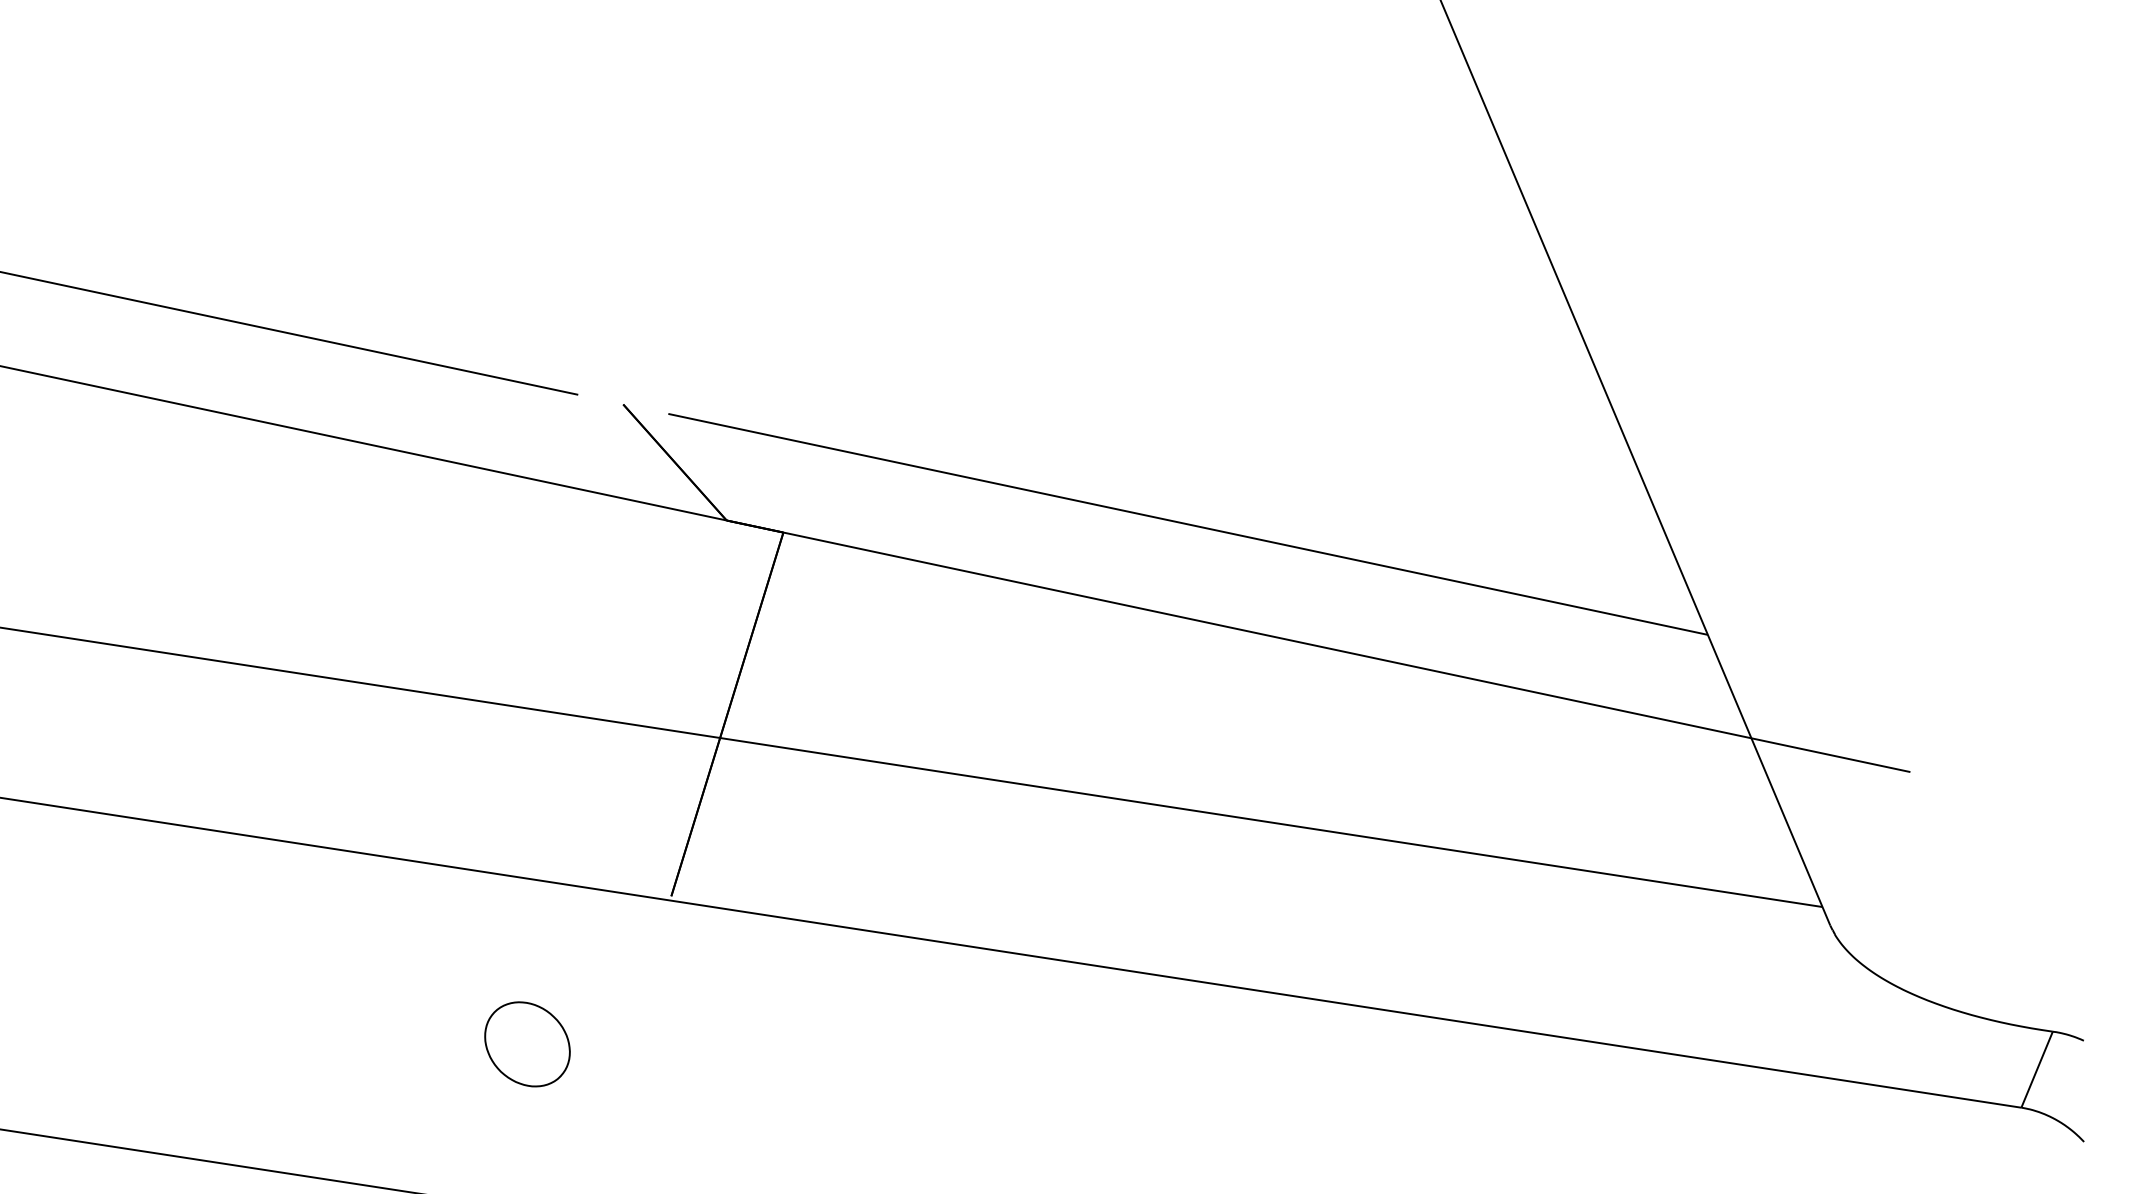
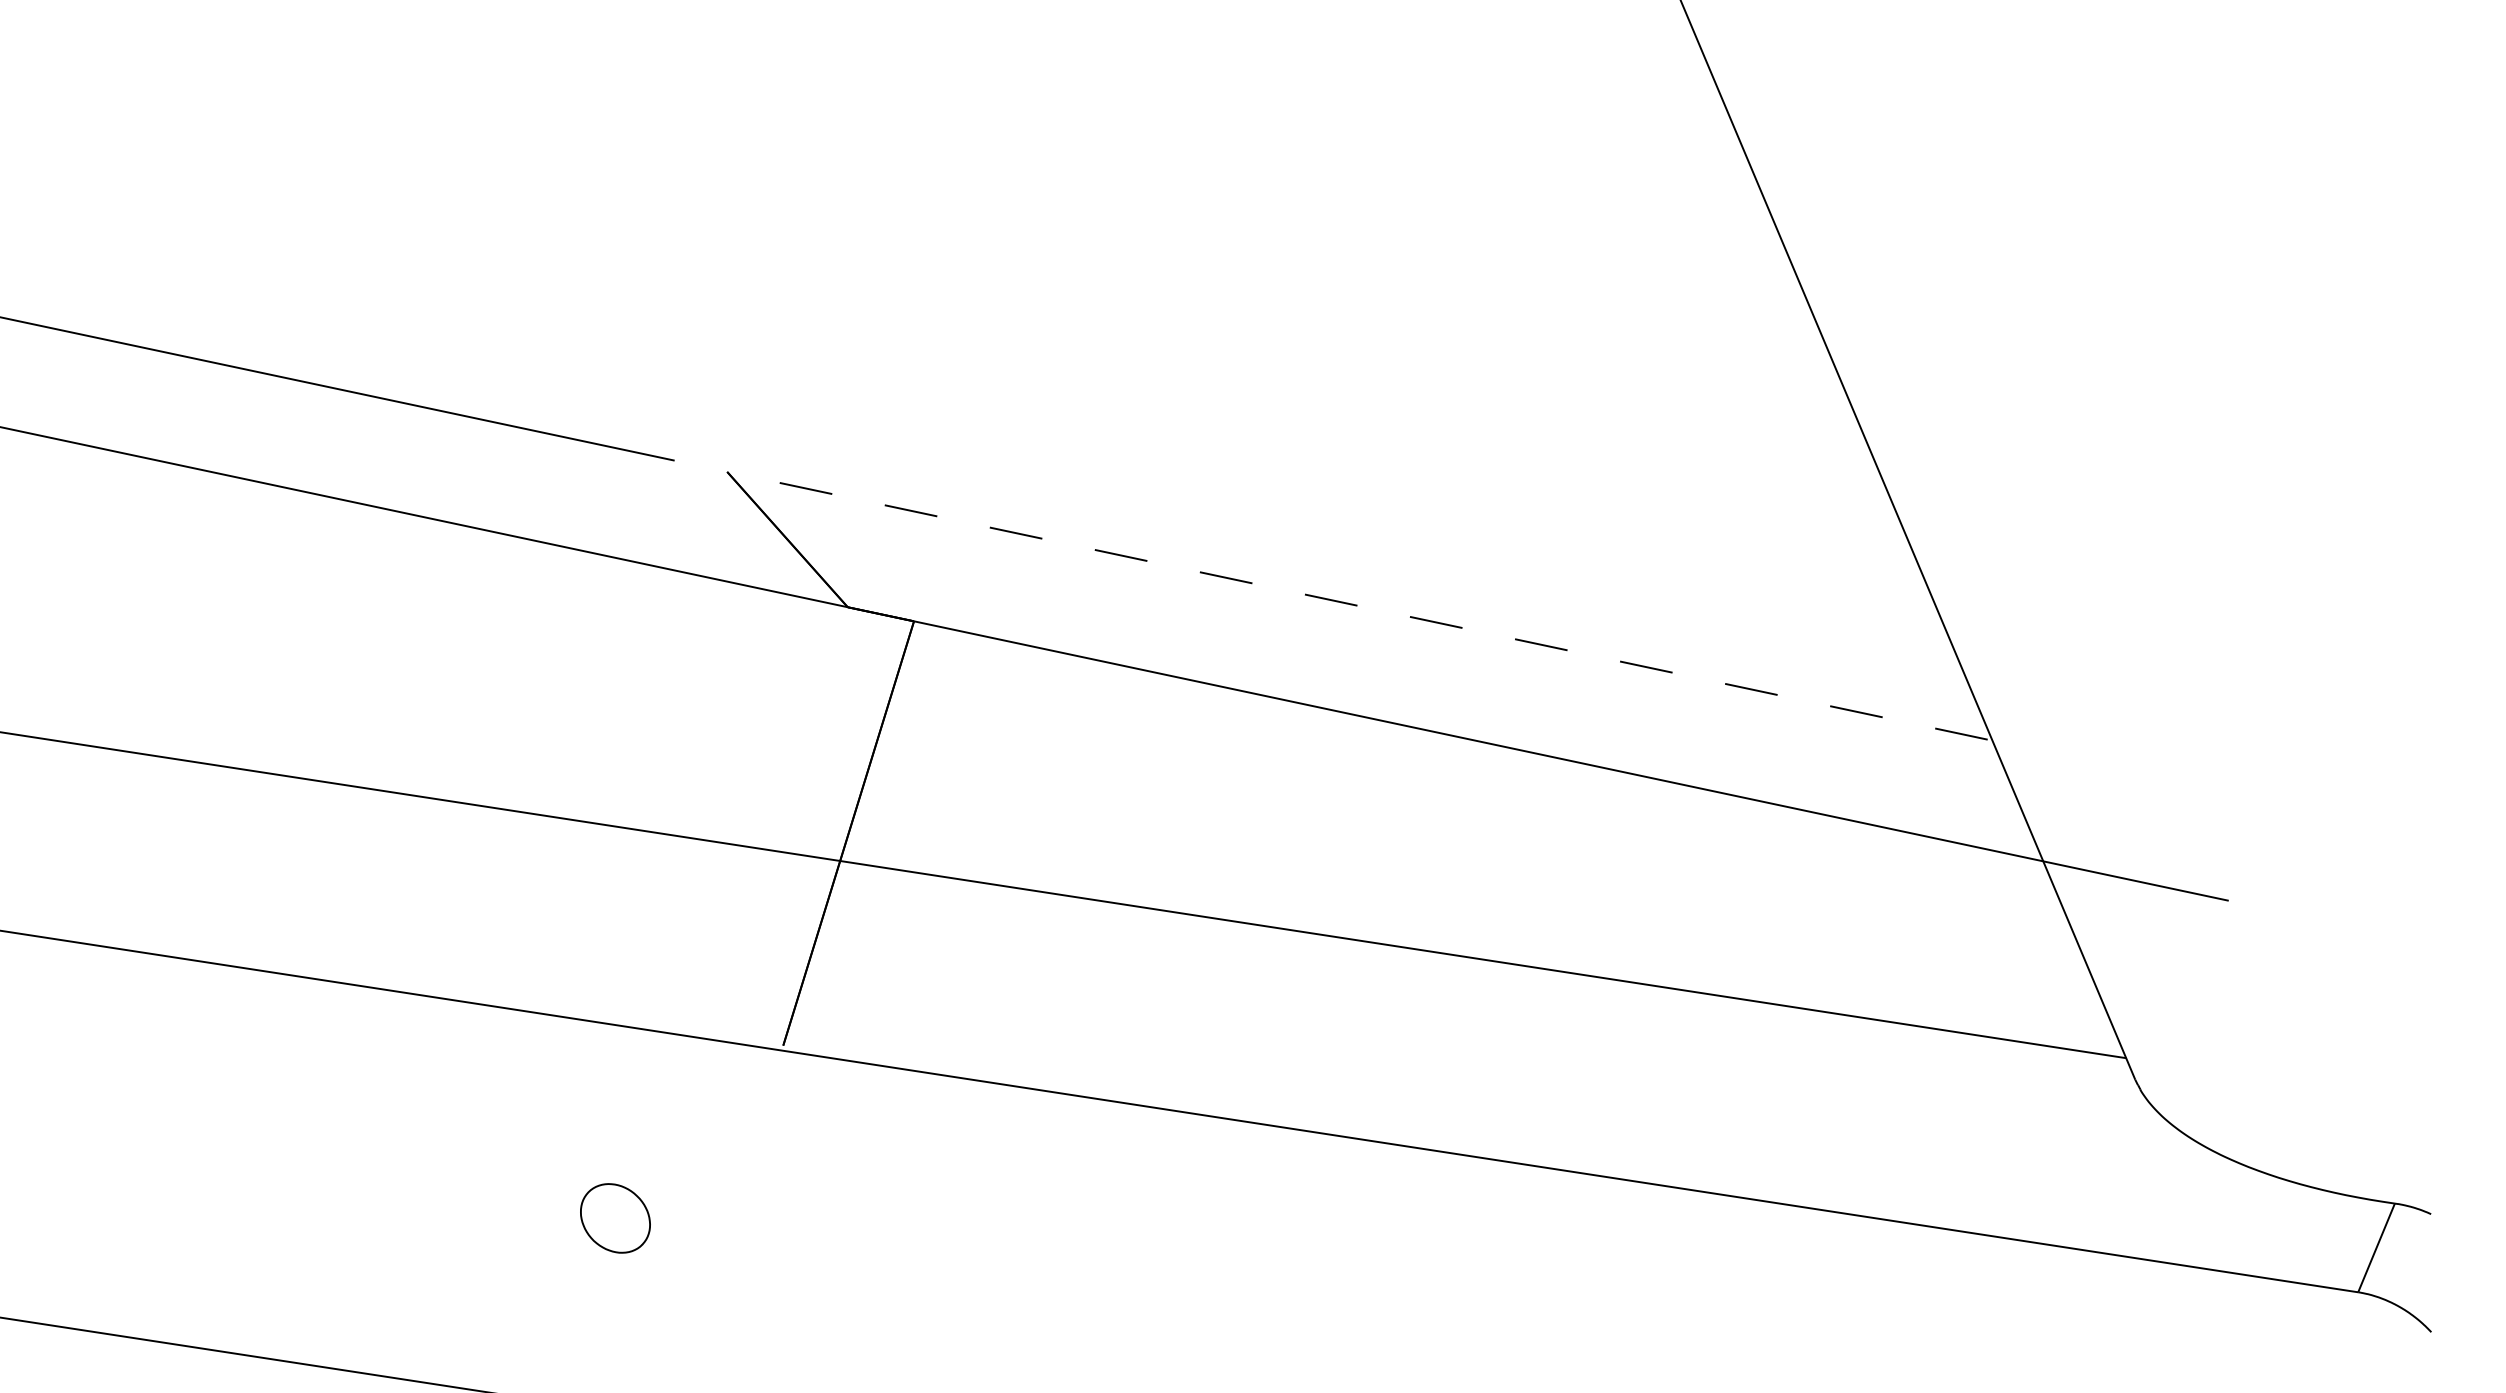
line: (1188, 524) -> (1386, 611), solid -> dashed
part: (527, 1044) -> (615, 1218), size x0.7

